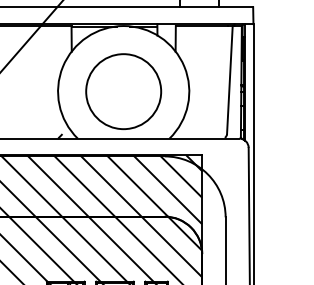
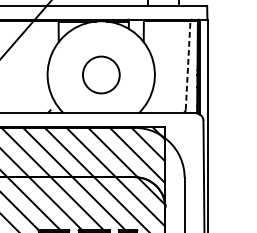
line: (229, 79) -> (187, 64), solid -> dashed
circle: (123, 91) -> (101, 74), size x0.6

